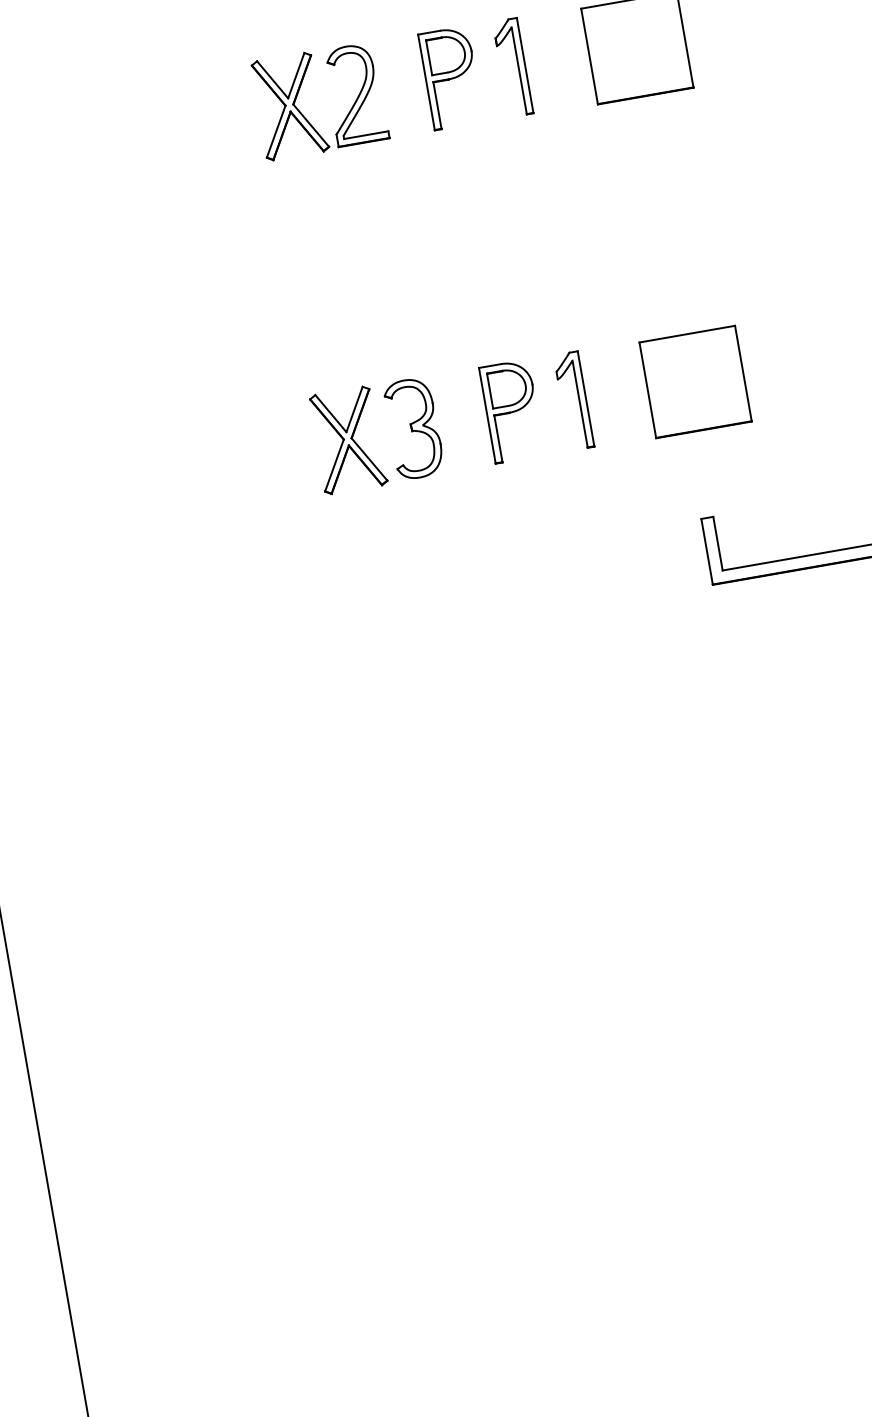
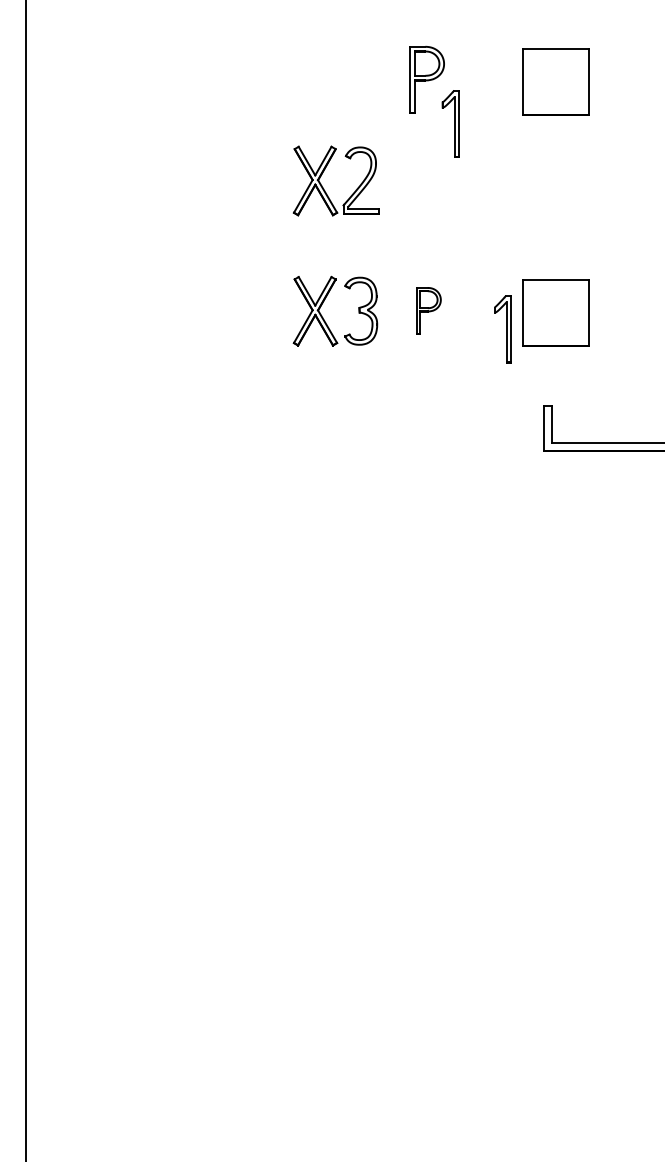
part: (512, 66) -> (450, 123), moved
part: (303, 113) -> (323, 187), moved
part: (573, 401) -> (502, 329), moved
part: (511, 410) -> (428, 310), size x0.7

